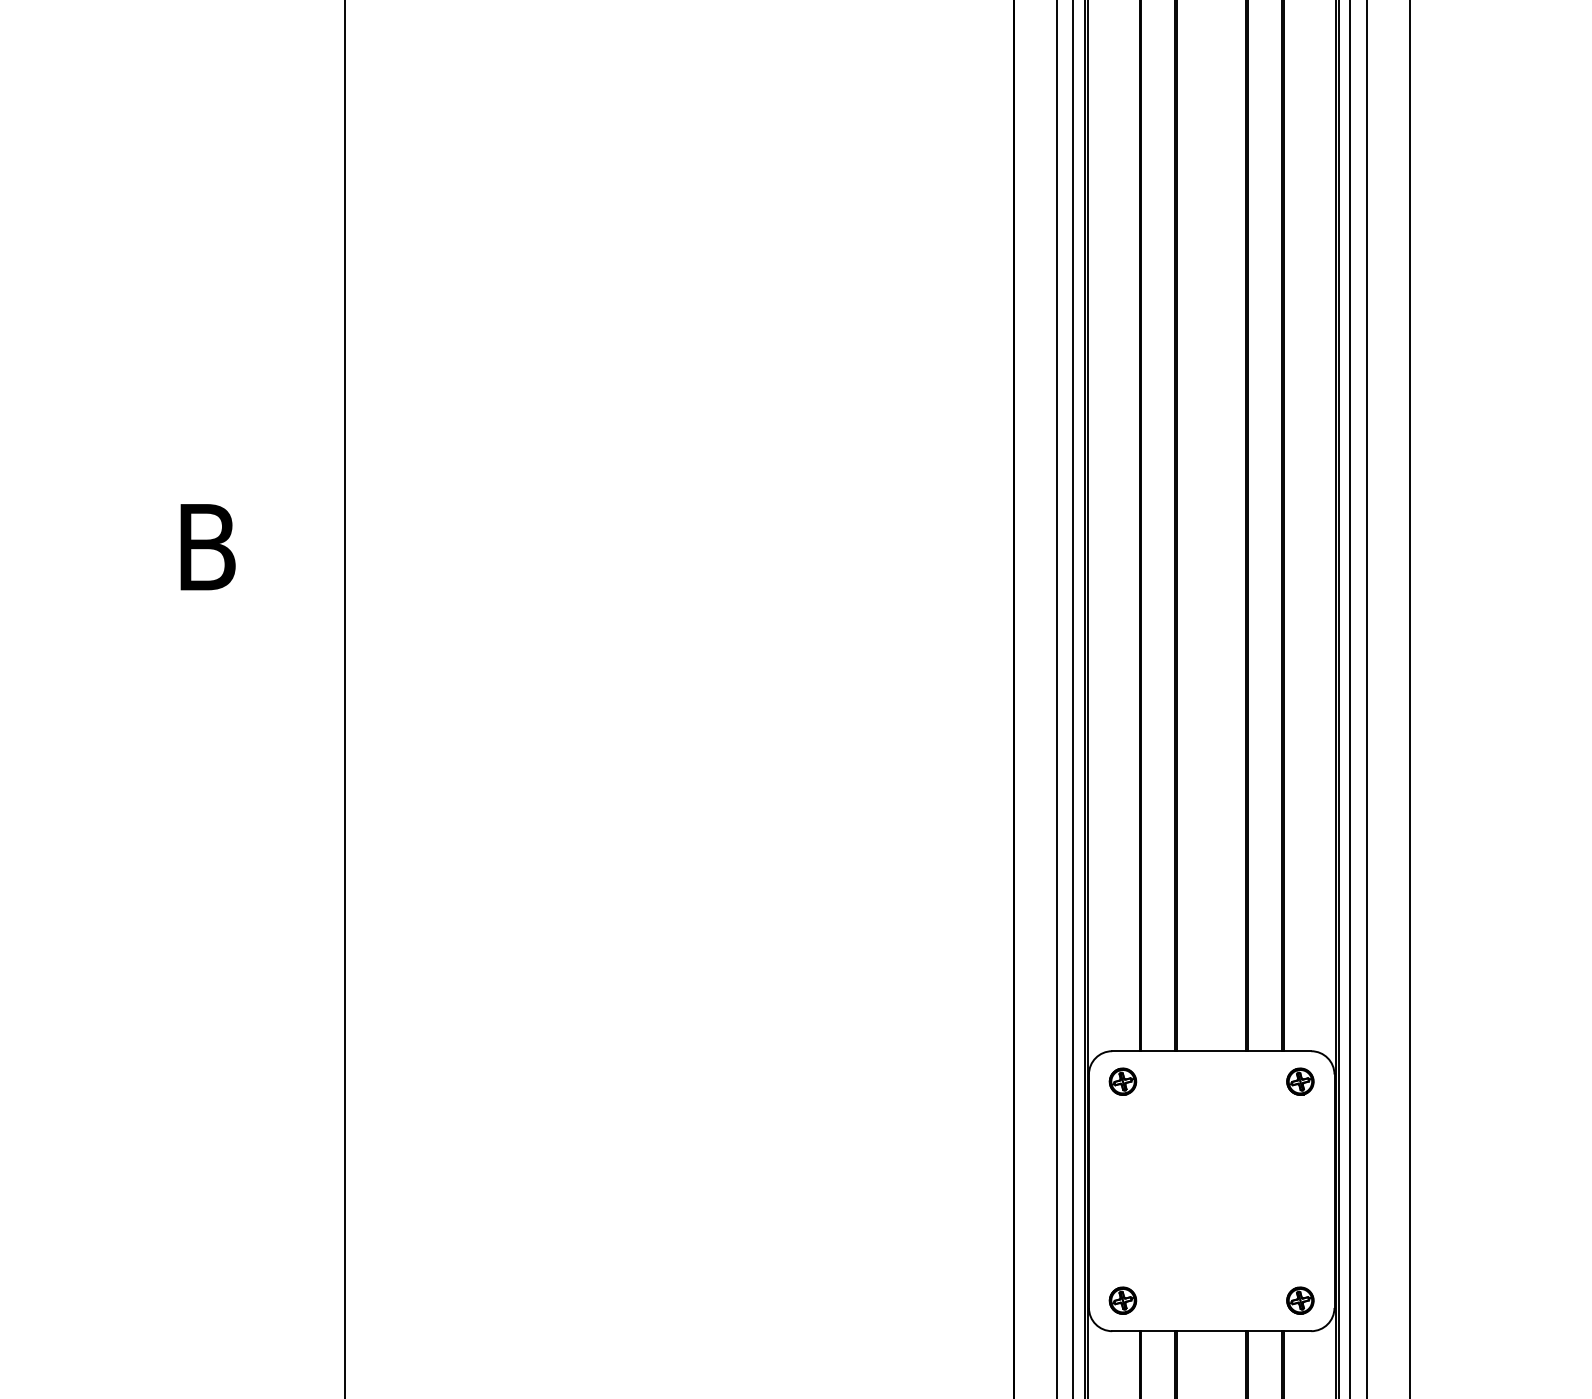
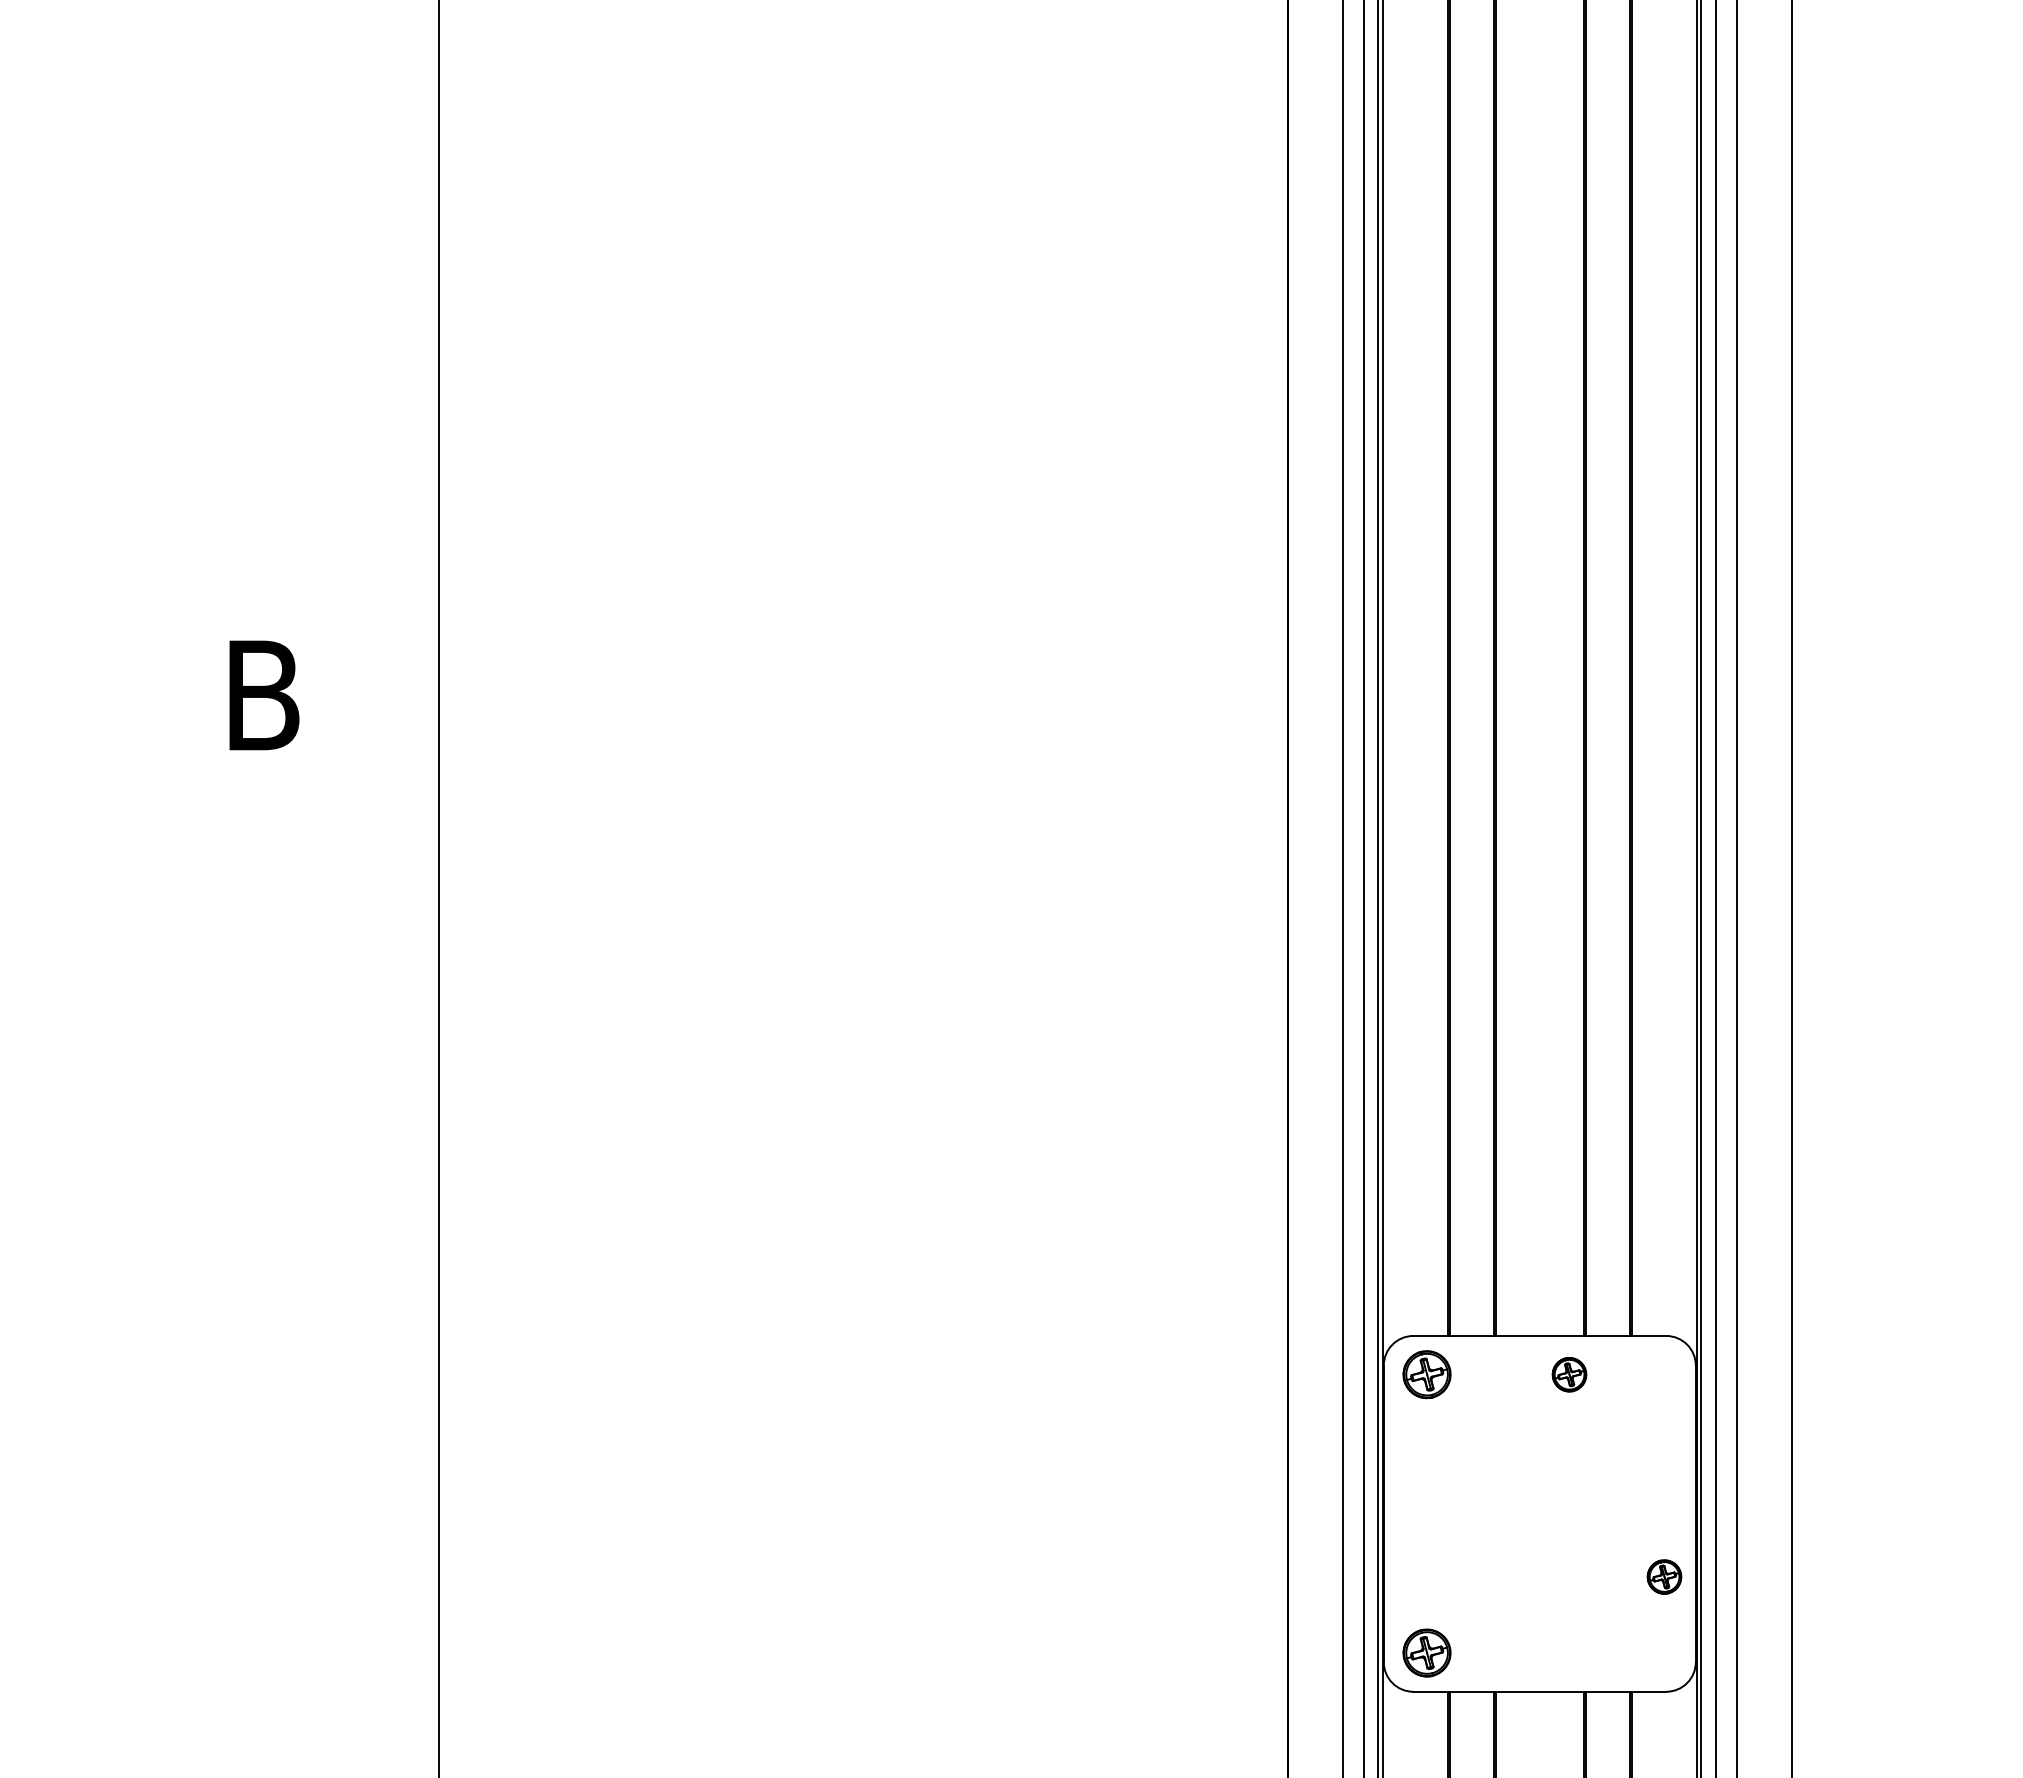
part: (1122, 1081) -> (1426, 1374), size x1.4
part: (1300, 1081) -> (1569, 1374), moved
part: (1122, 1300) -> (1426, 1652), size x1.4
part: (1300, 1300) -> (1664, 1576), moved

